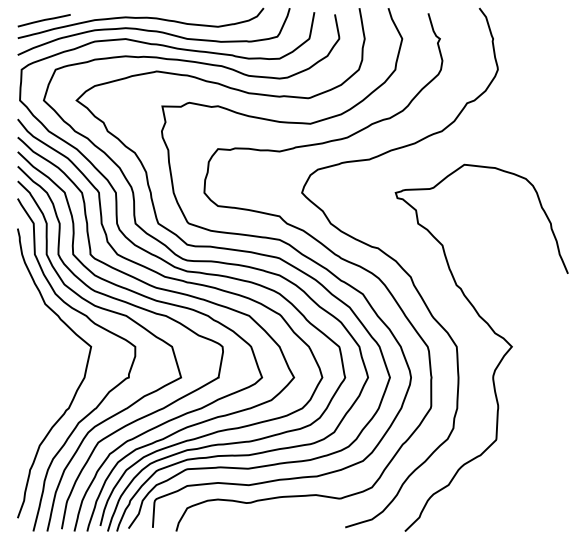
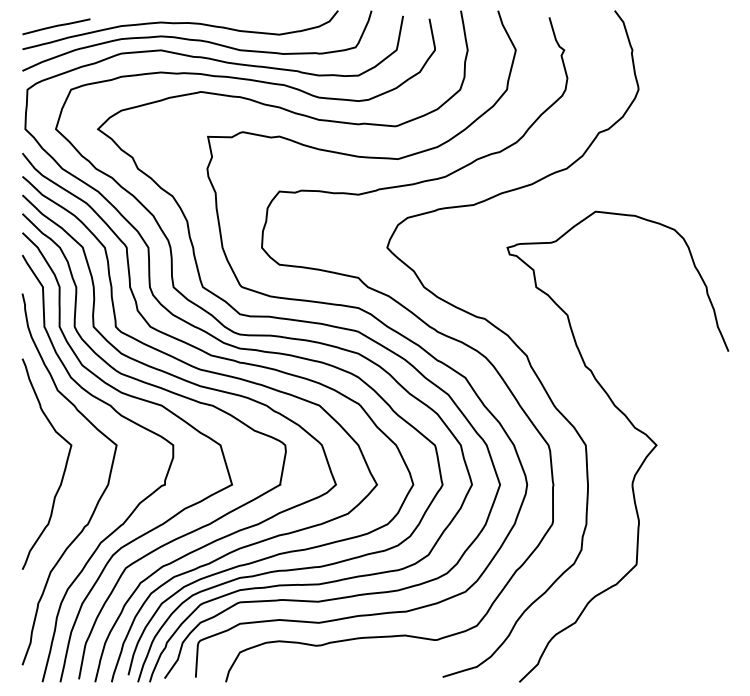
curve: (50, 364) -> (64, 467), added

